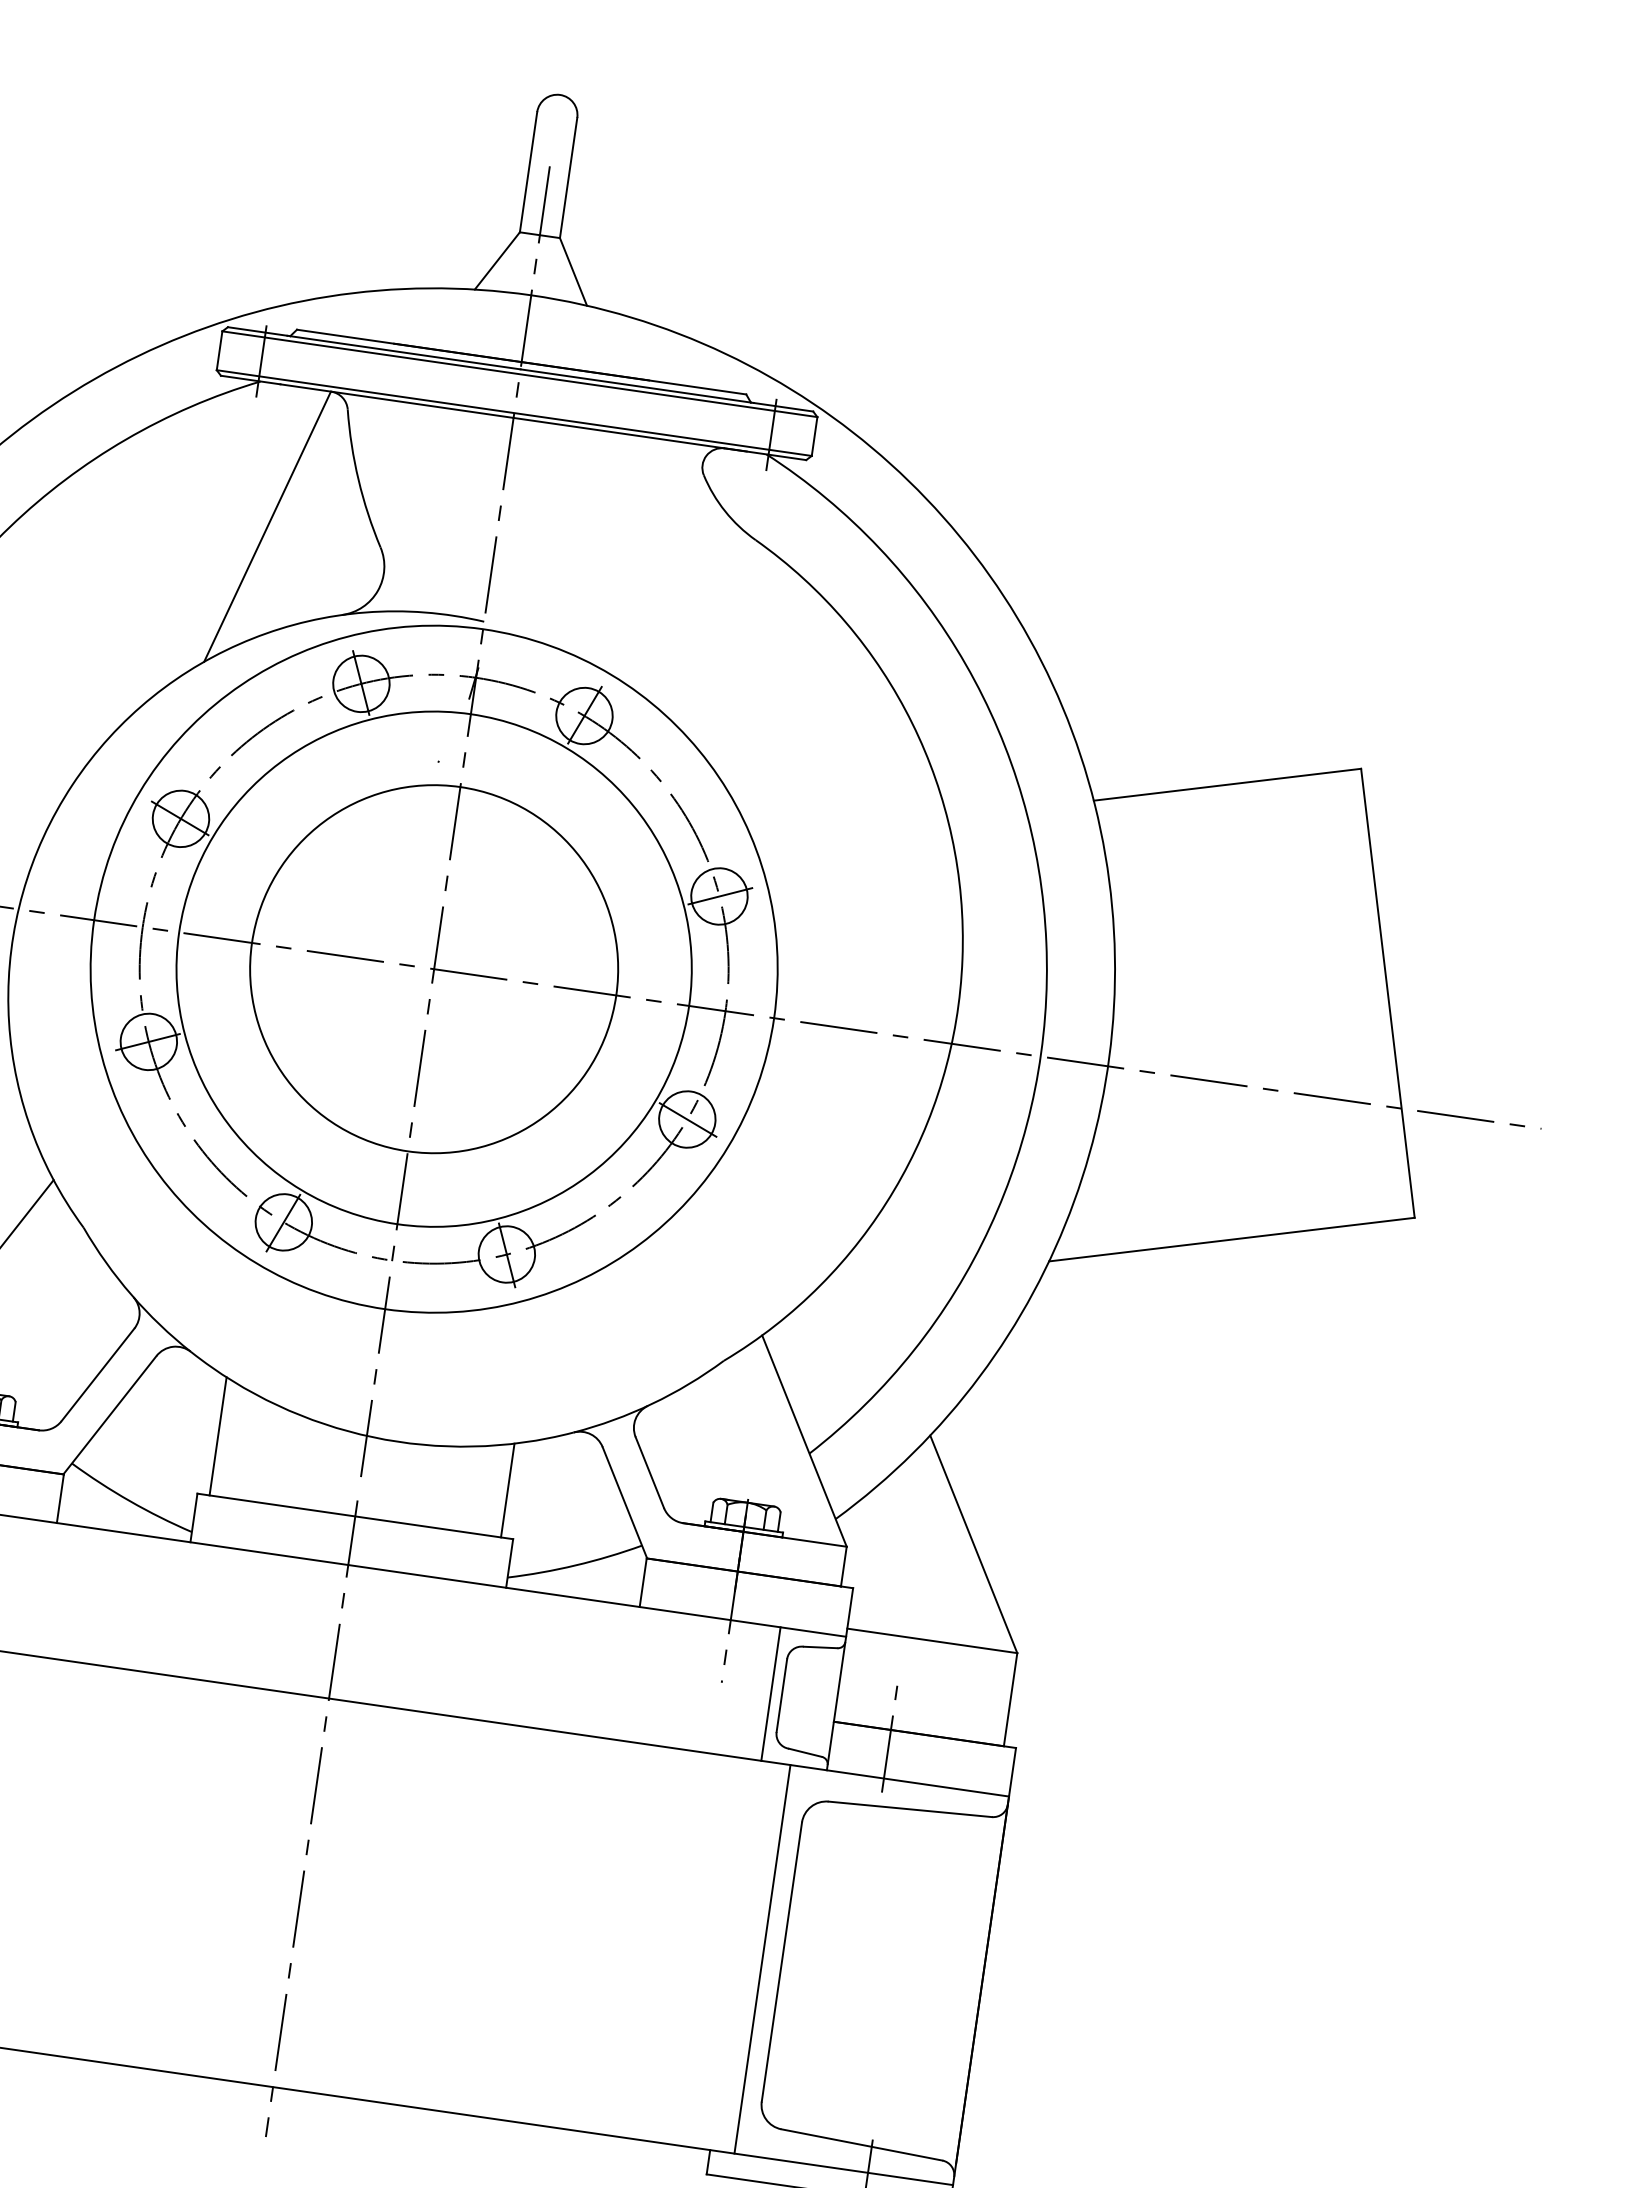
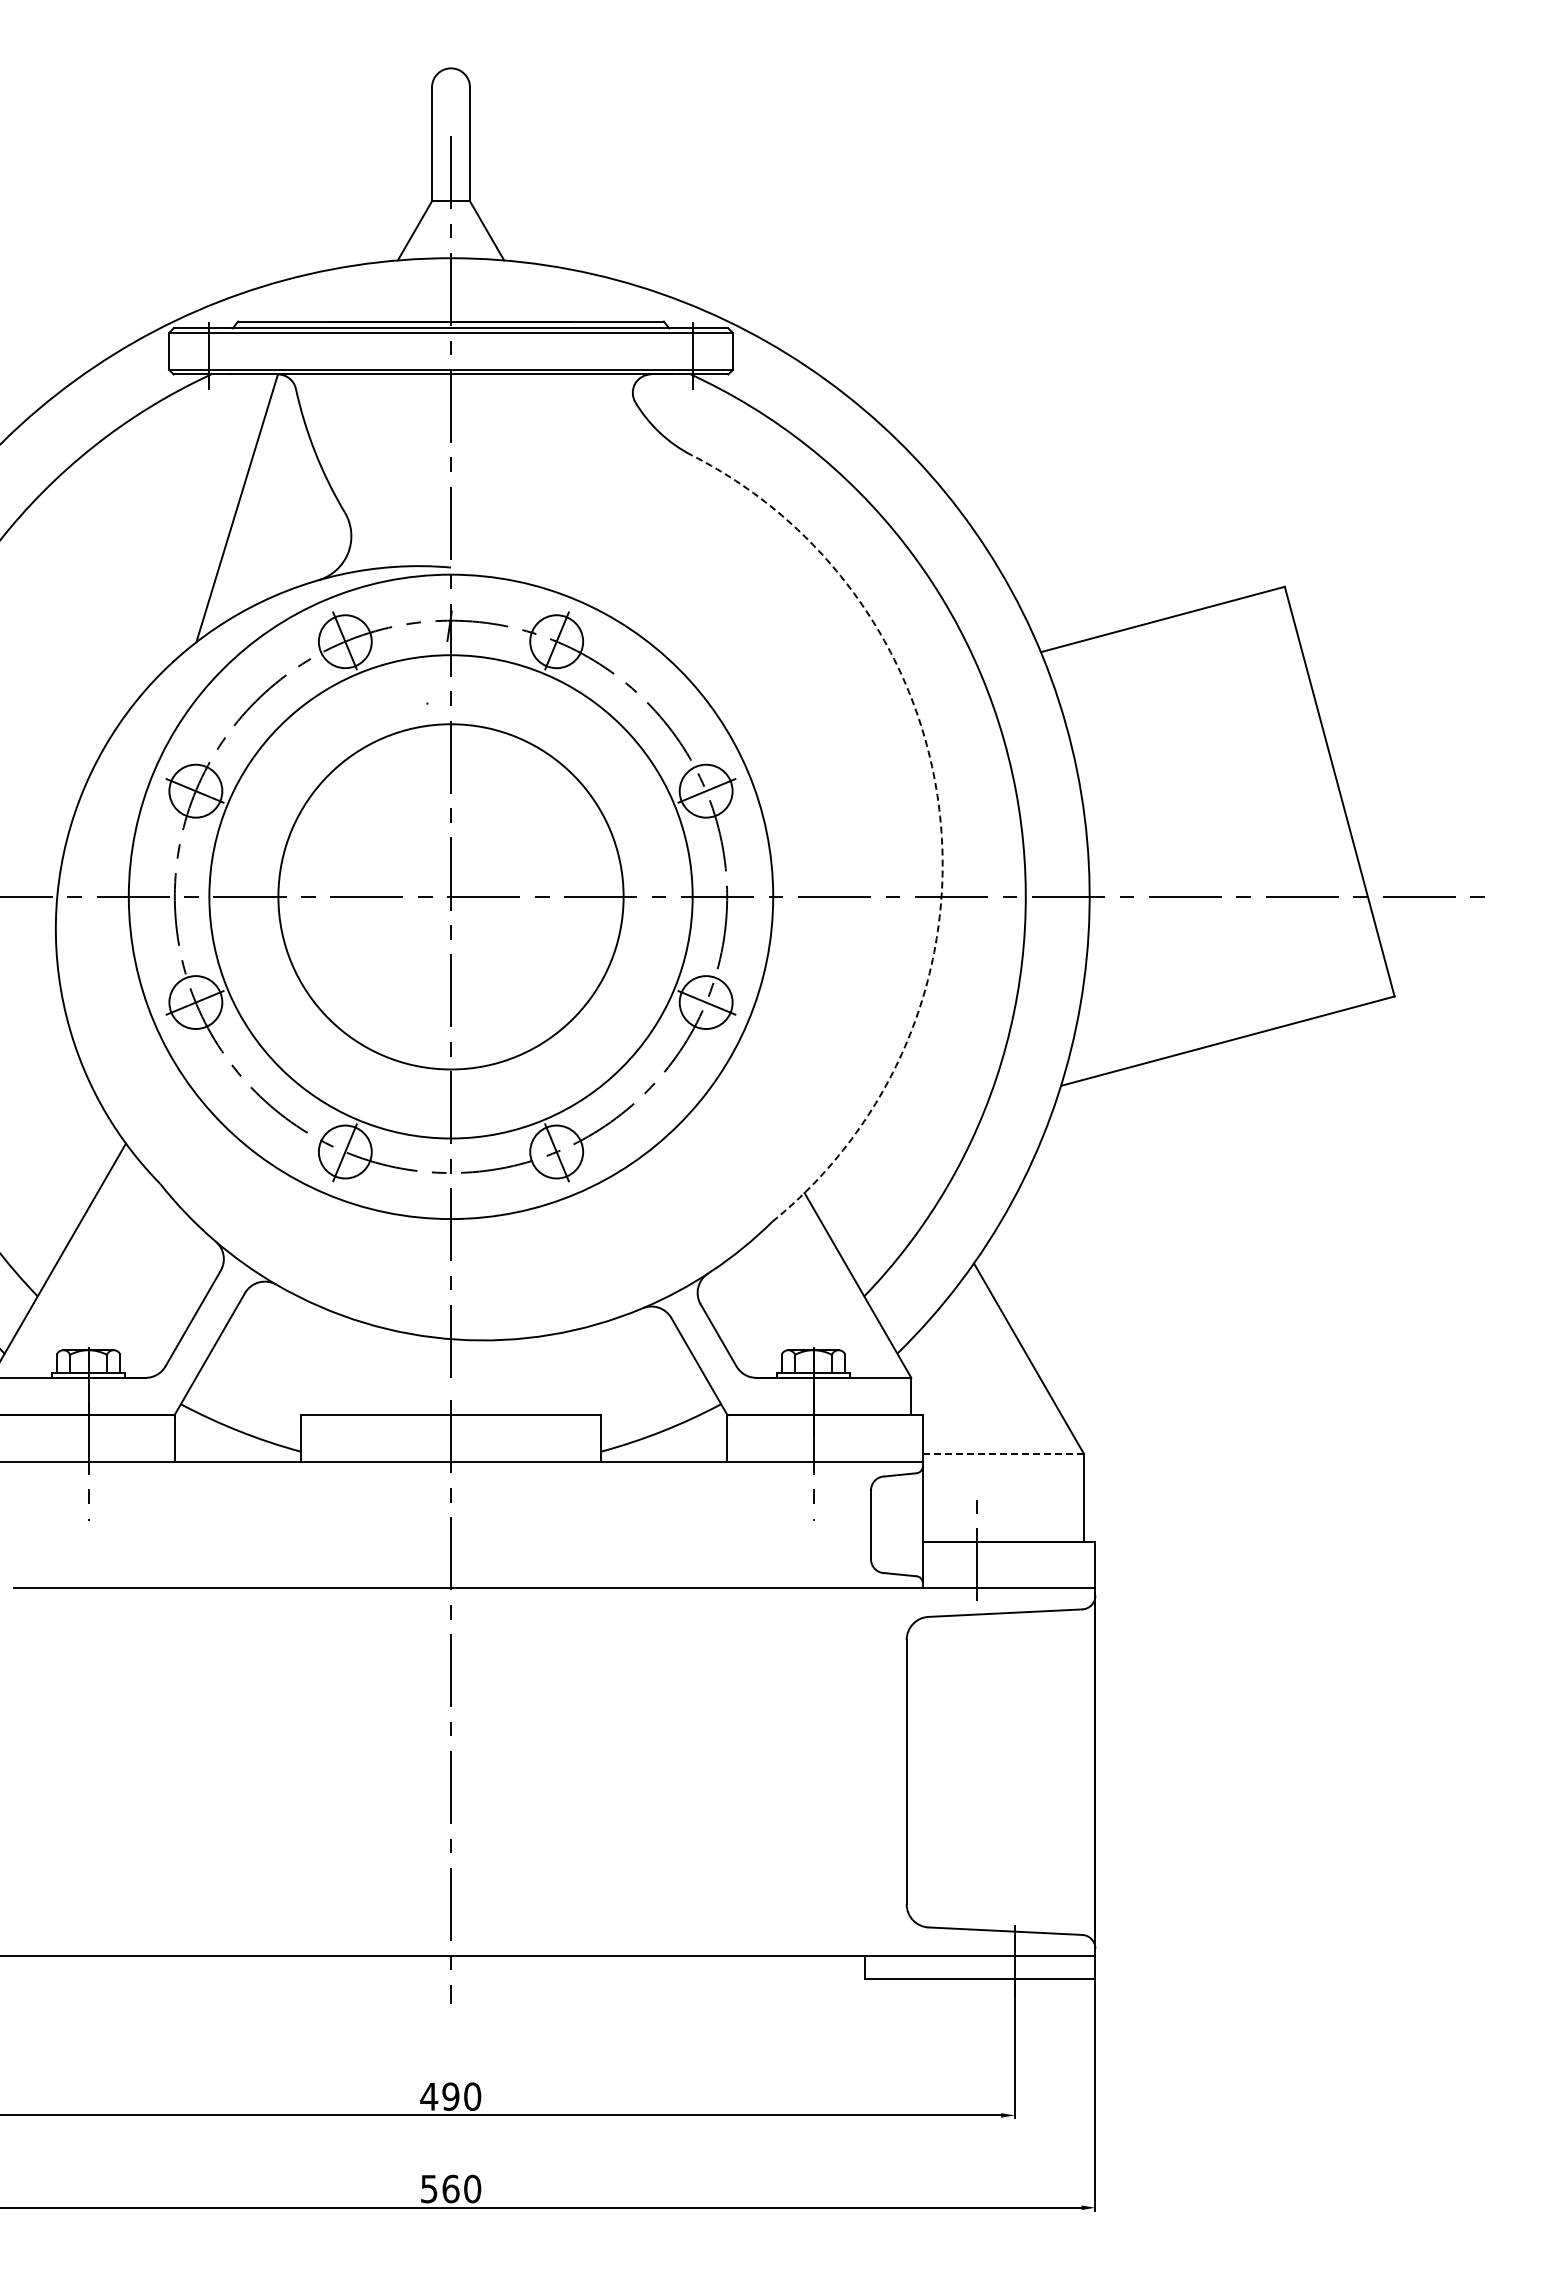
arc: (962, 958) -> (940, 816), solid -> dashed
line: (217, 1436) -> (312, 1359), removed
line: (508, 1490) -> (589, 1370), removed
line: (932, 1640) -> (1003, 1453), solid -> dashed
line: (770, 1693) -> (860, 1524), removed
line: (762, 1959) -> (888, 1772), removed

